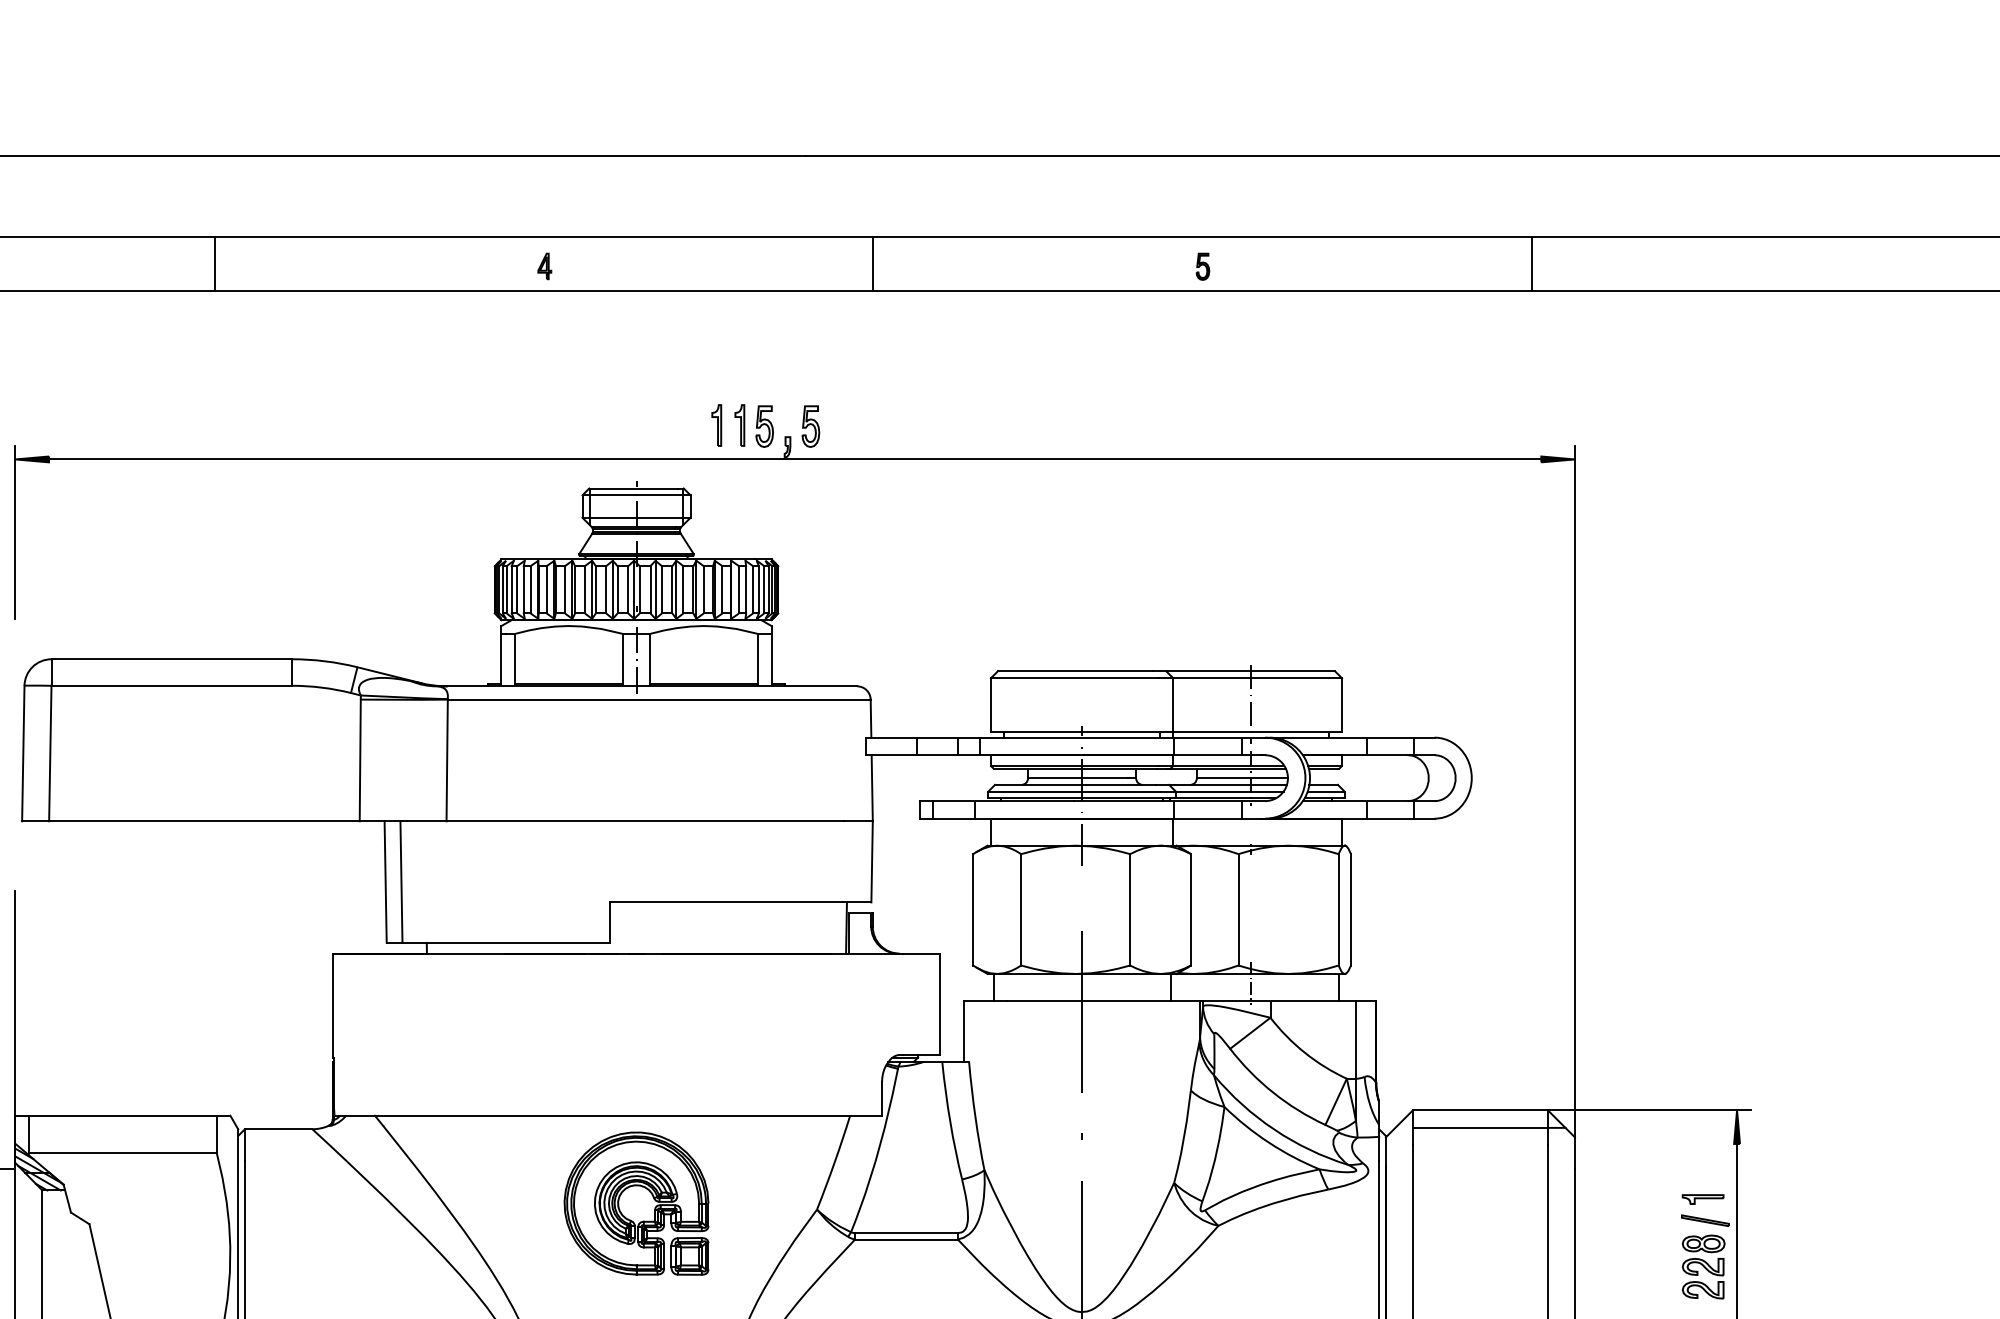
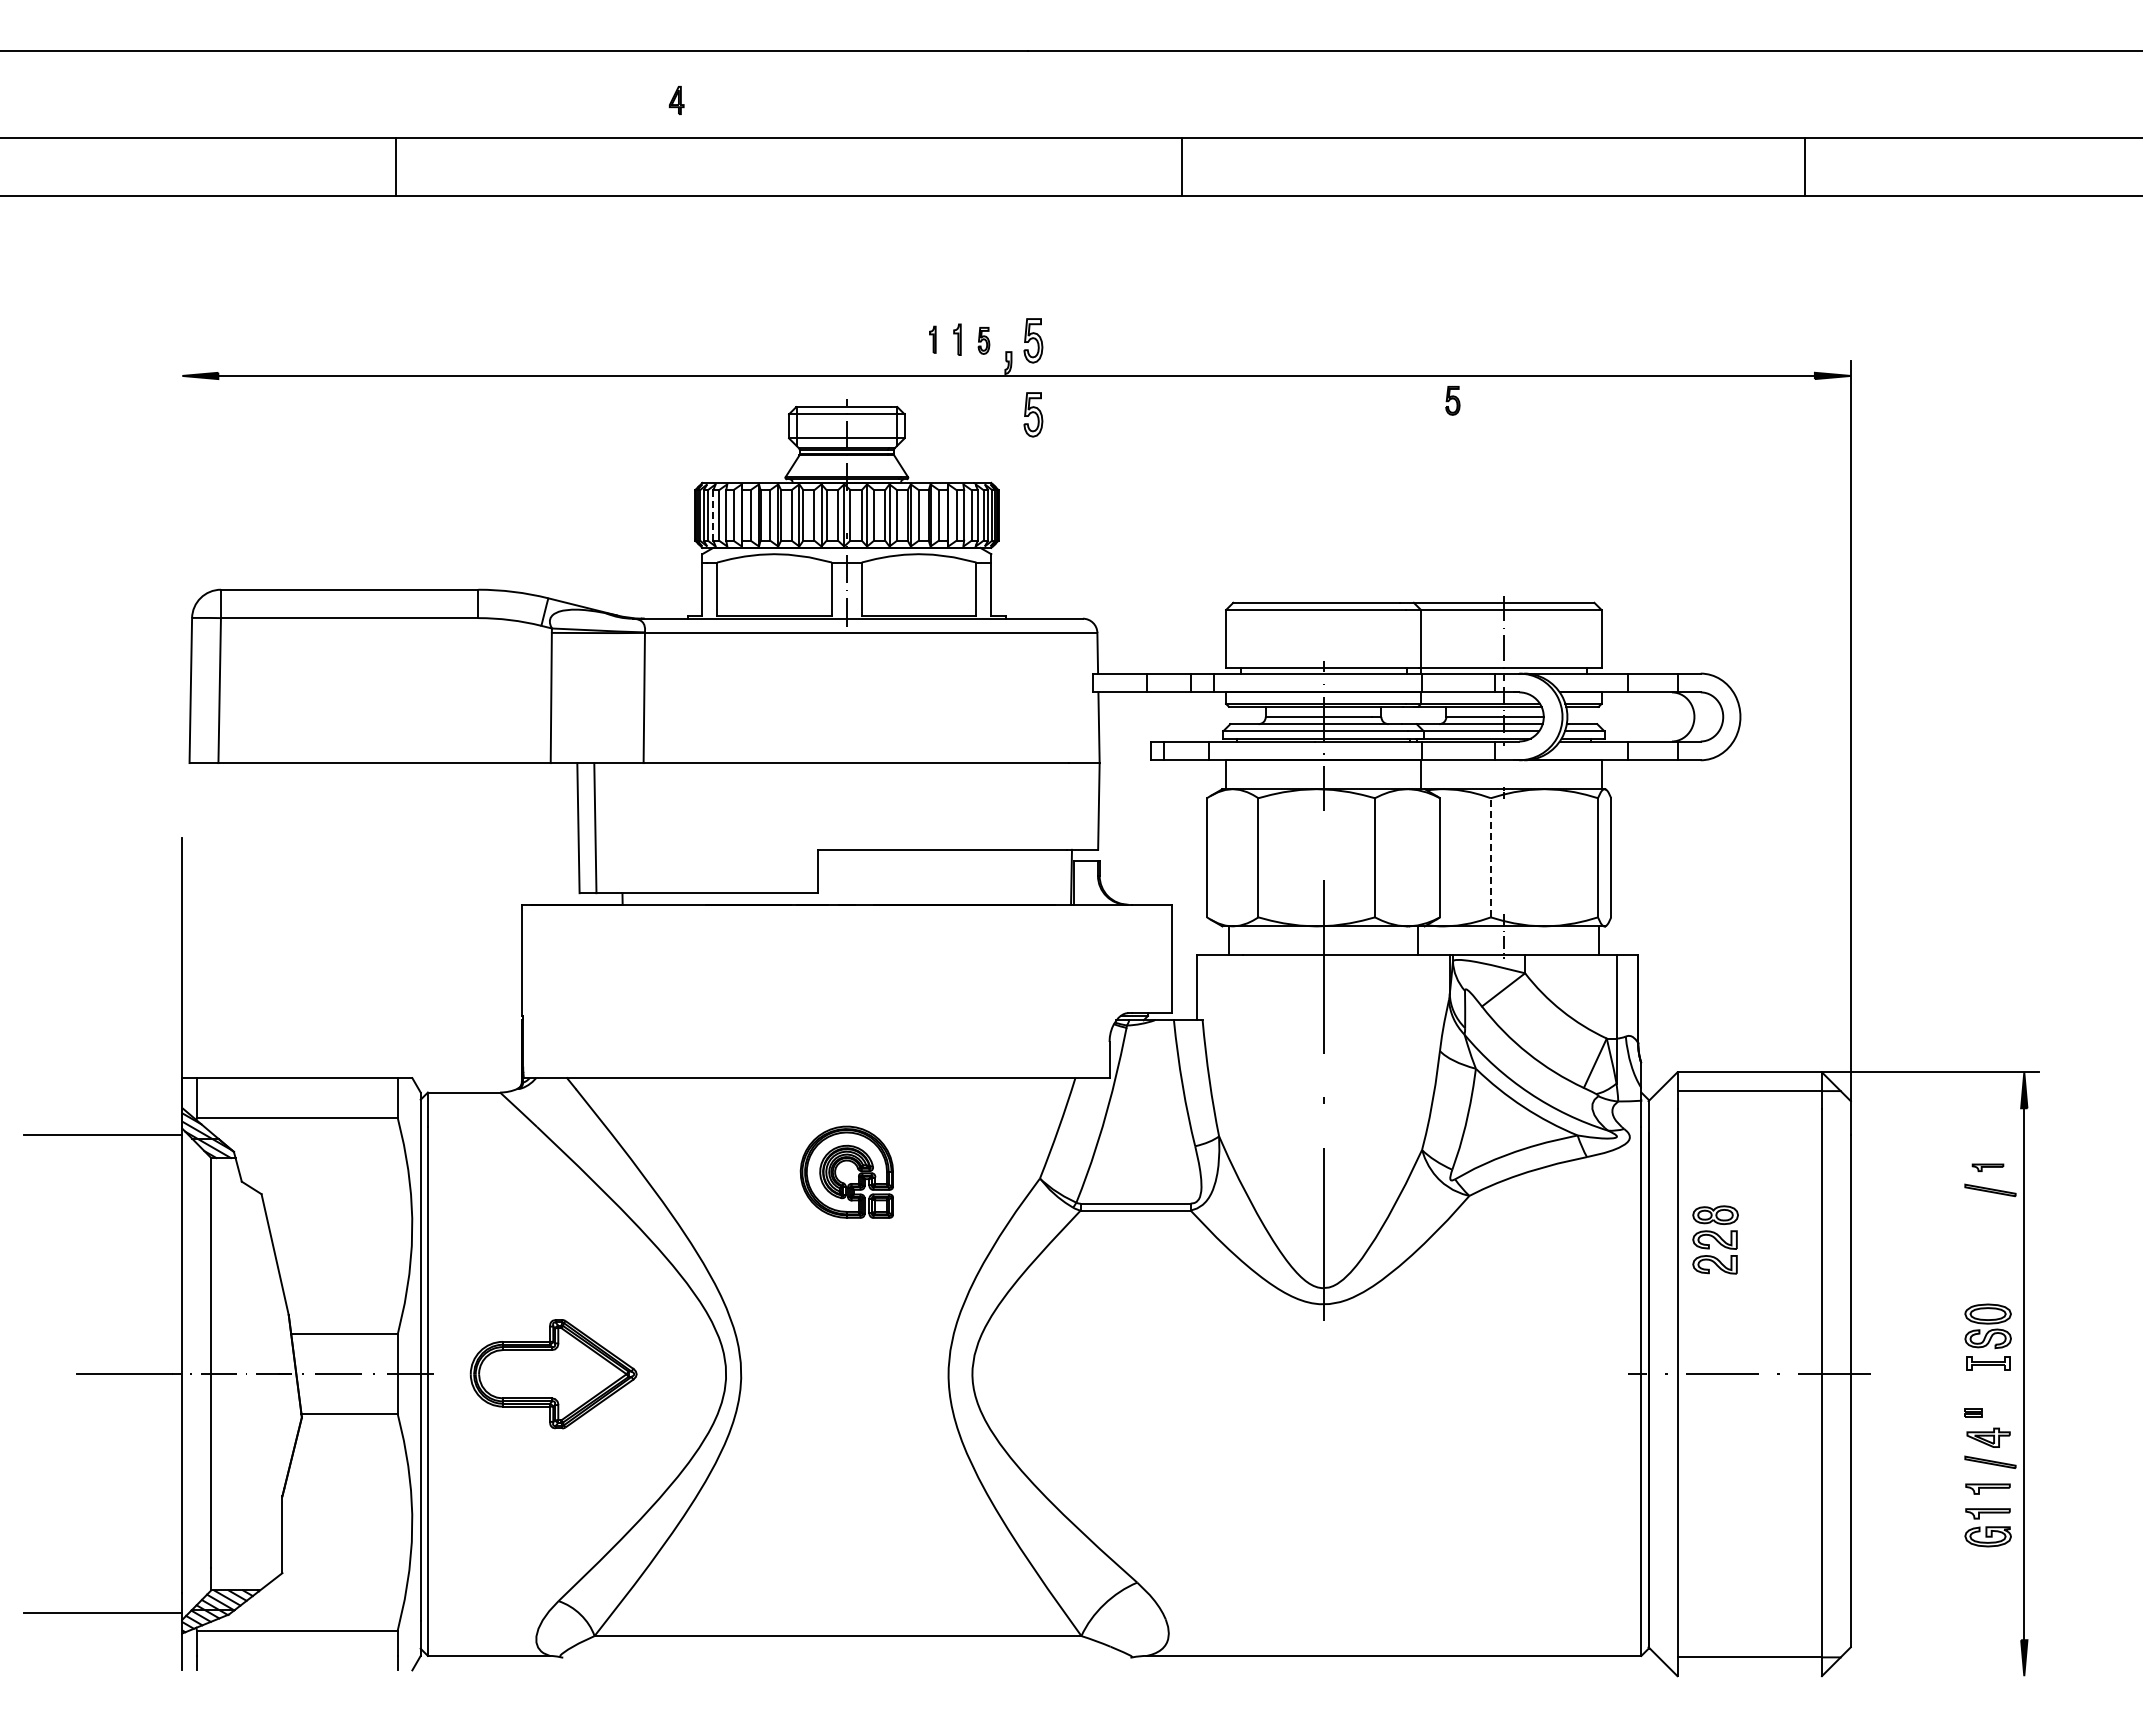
line: (873, 263) -> (1182, 166), moved
part: (544, 266) -> (676, 100), moved
part: (1202, 266) -> (1452, 400), moved
part: (716, 425) -> (932, 339), size x0.6
part: (739, 425) -> (957, 339), size x0.7
part: (764, 426) -> (983, 340), size x0.6
part: (810, 495) -> (1033, 414), added
line: (15, 532) -> (182, 454), removed
line: (511, 589) -> (713, 515), solid -> dashed
line: (1238, 909) -> (1490, 857), solid -> dashed
part: (1702, 1199) -> (1987, 1167), size x0.7
part: (636, 1203) -> (846, 1172), size x0.6
part: (1703, 1266) -> (1715, 1239), moved

